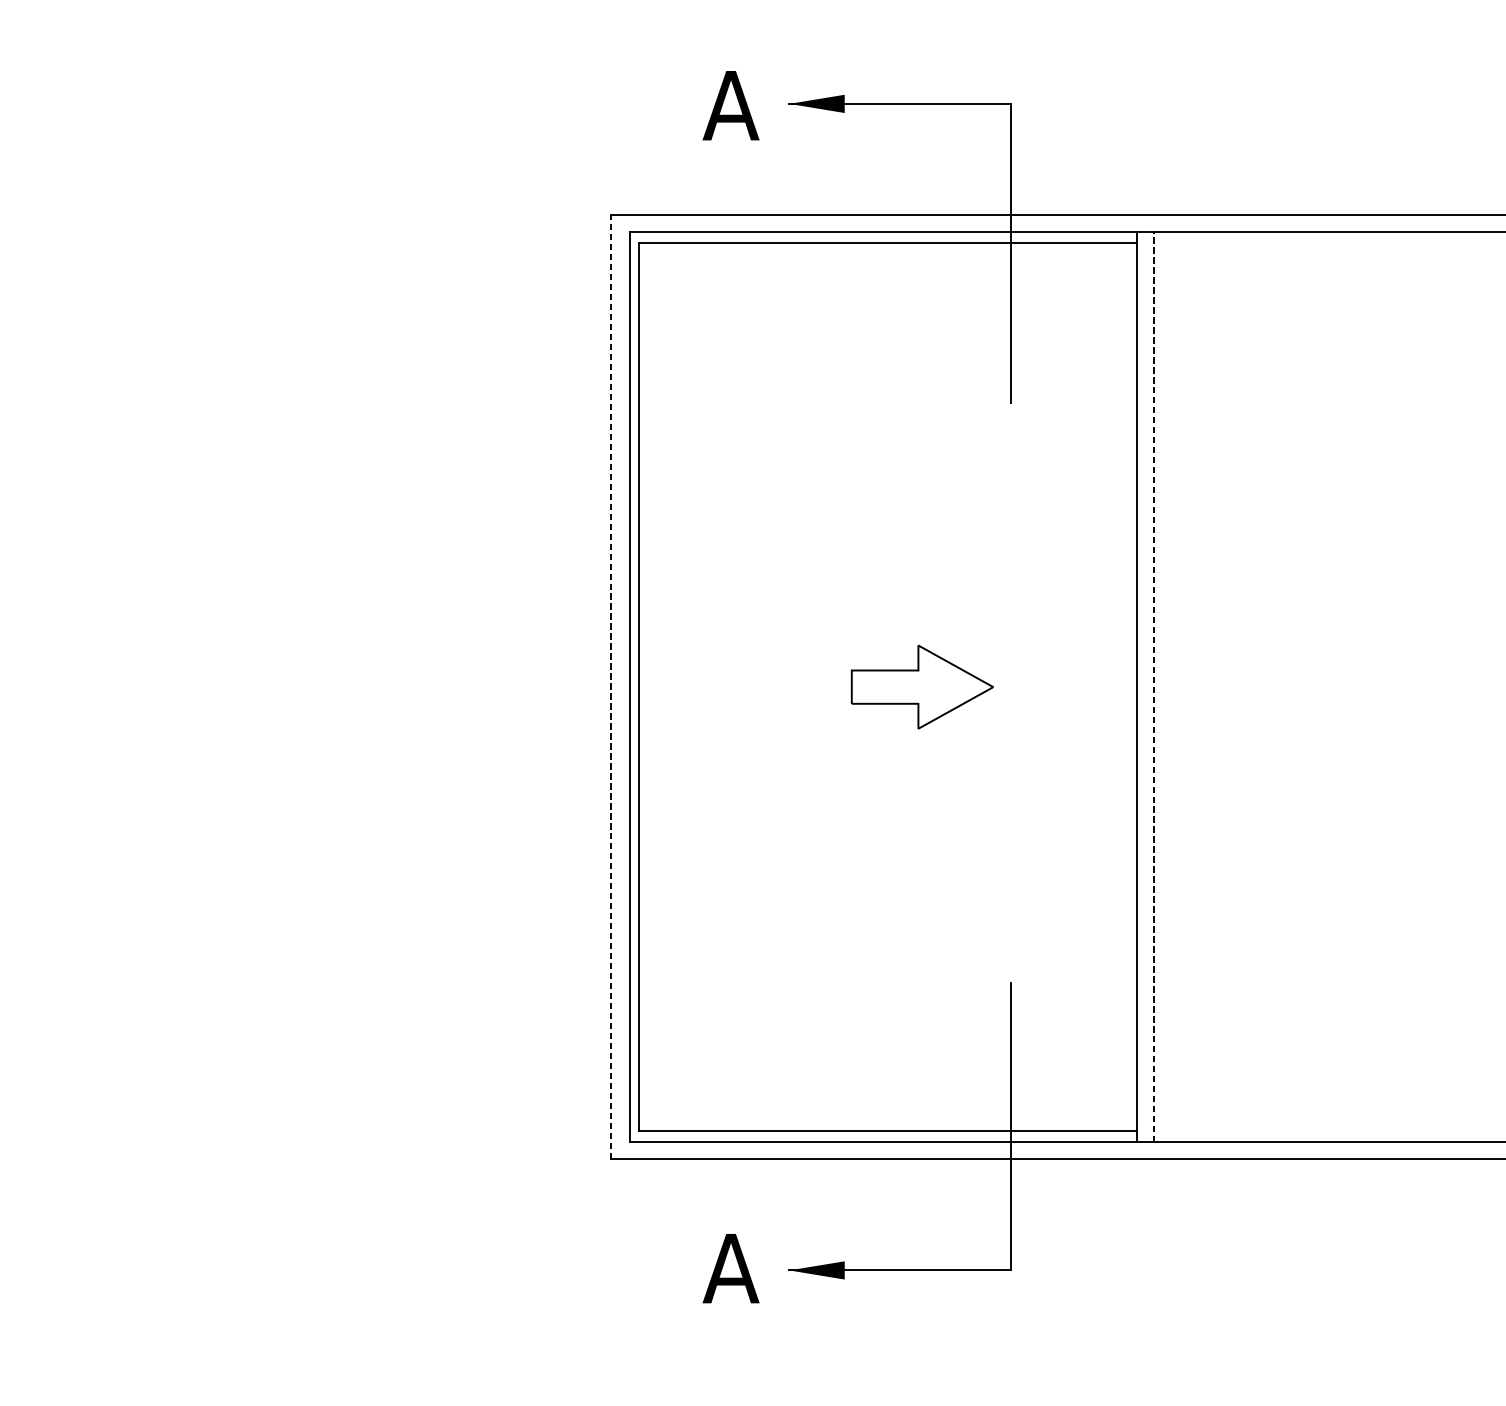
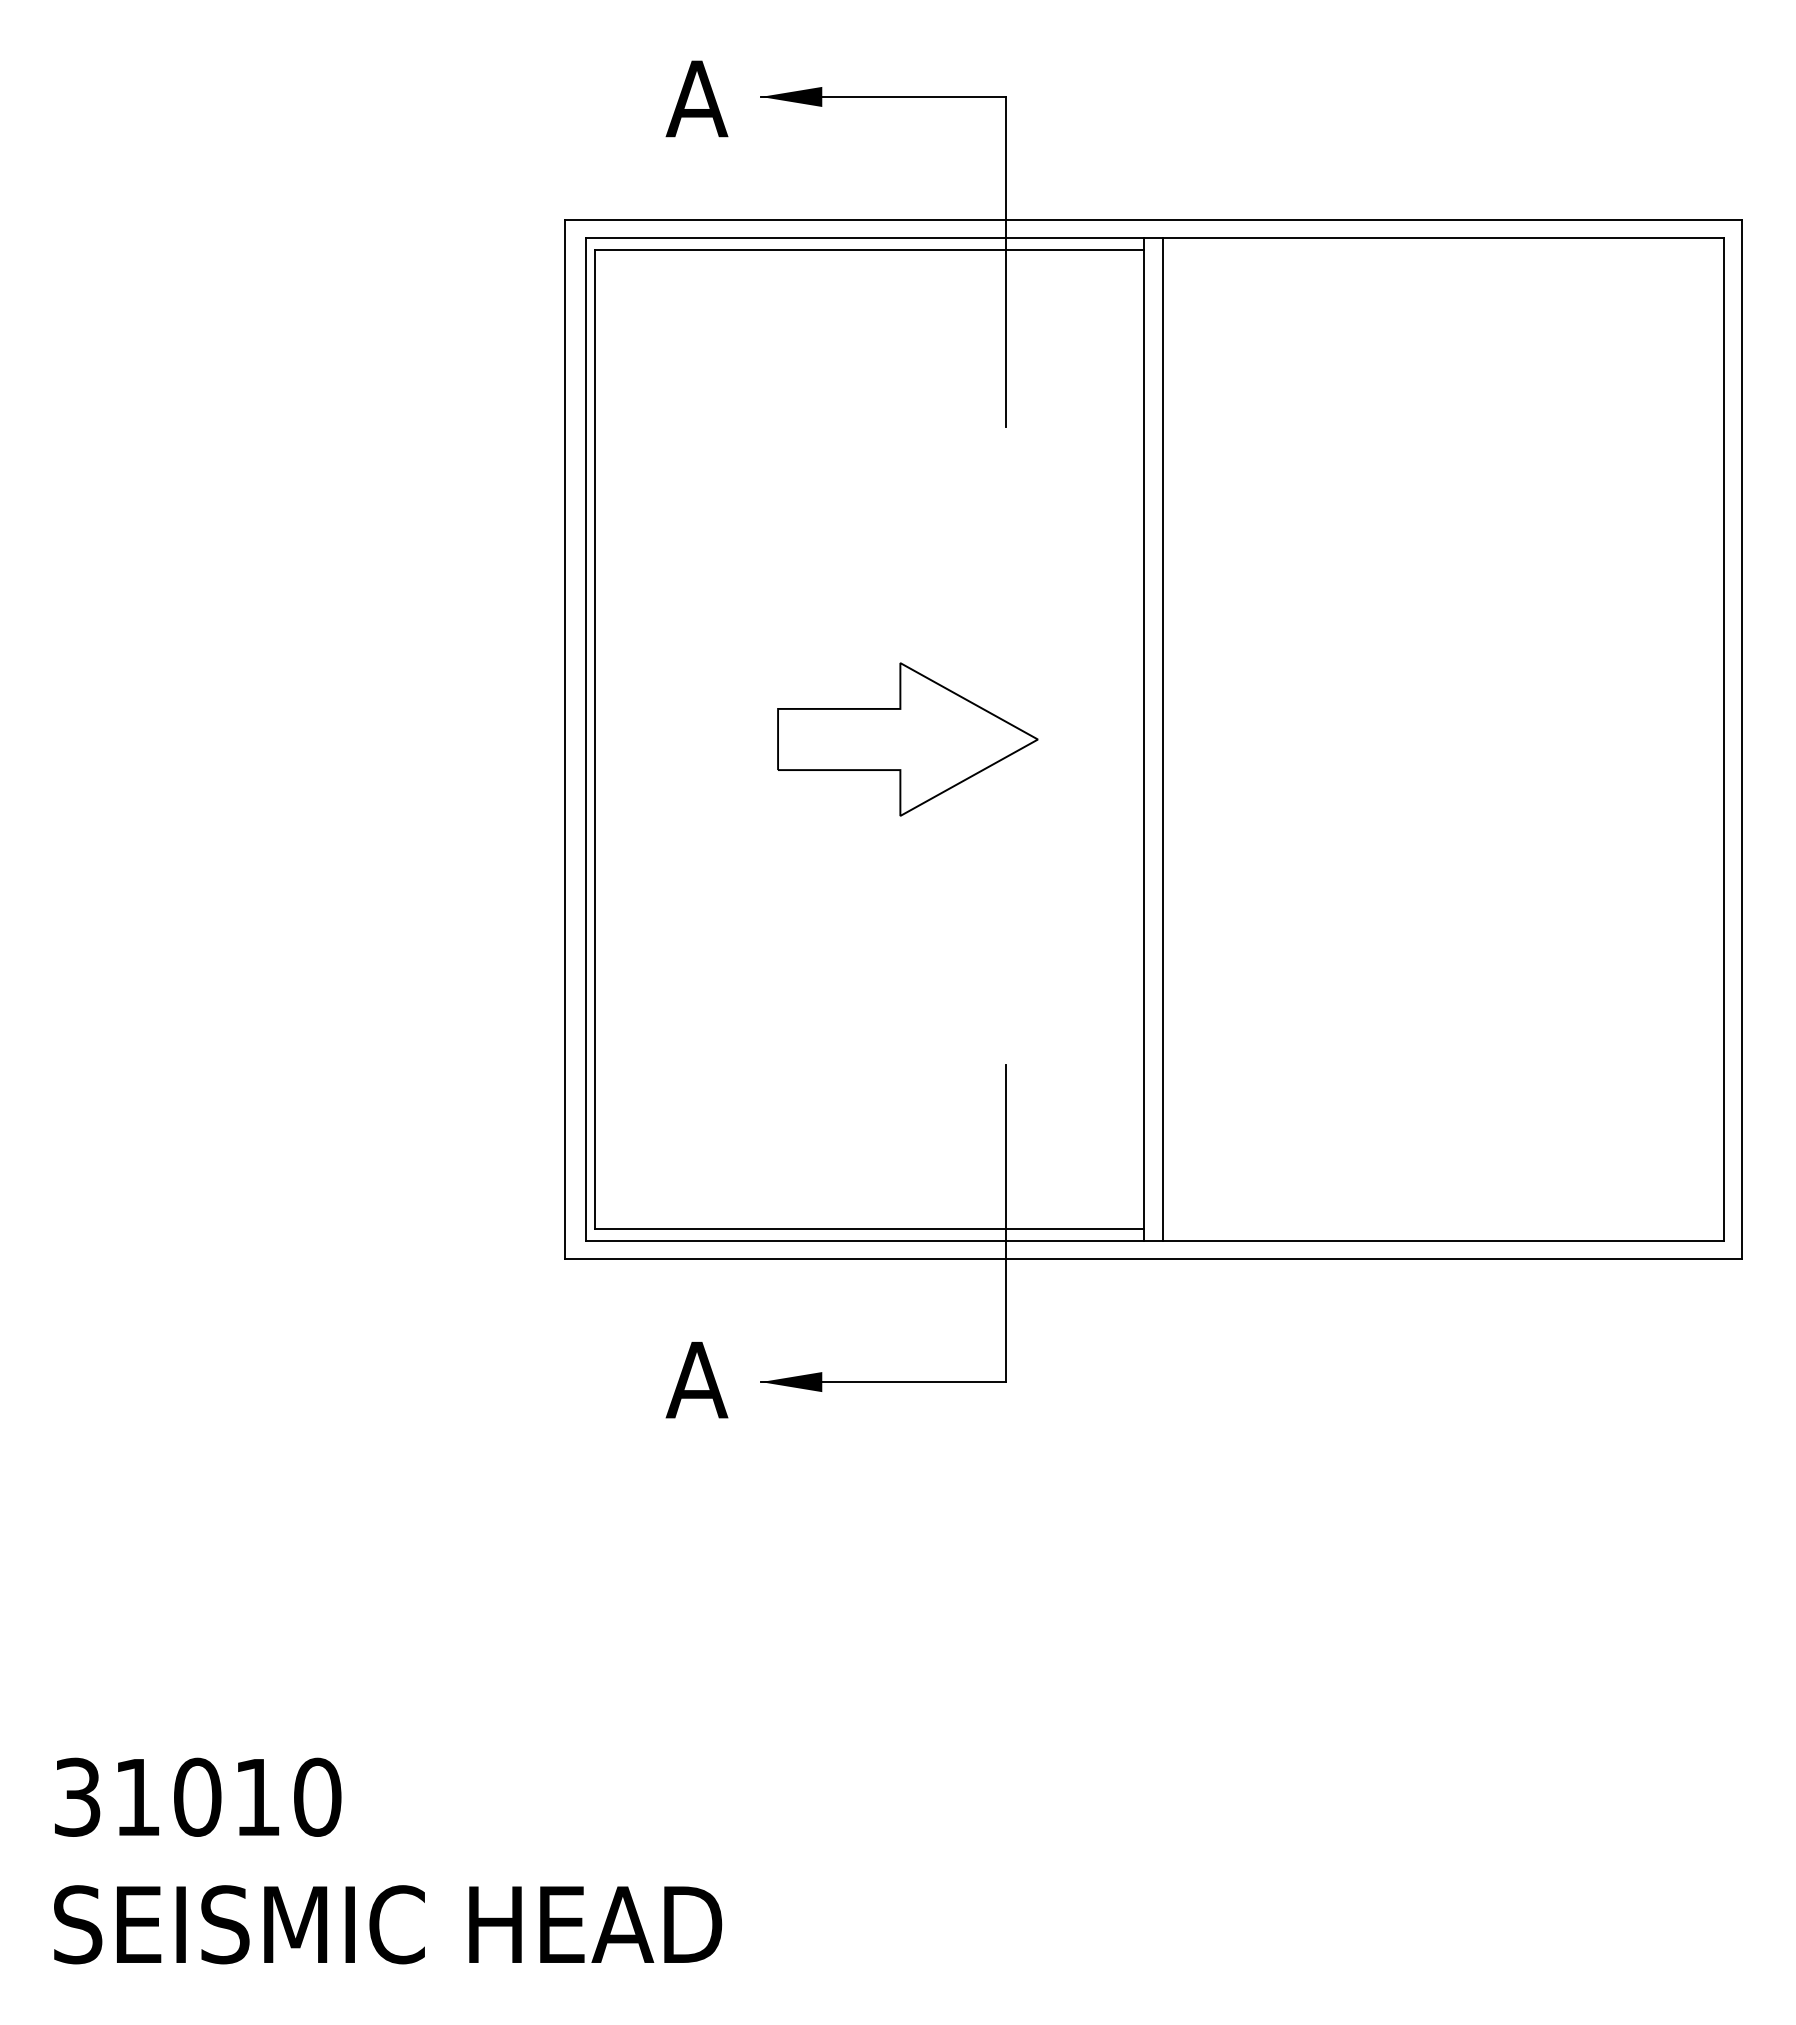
line: (610, 687) -> (564, 739), dashed -> solid
part: (922, 687) -> (907, 739), size x1.67
line: (1153, 687) -> (1162, 739), dashed -> solid

